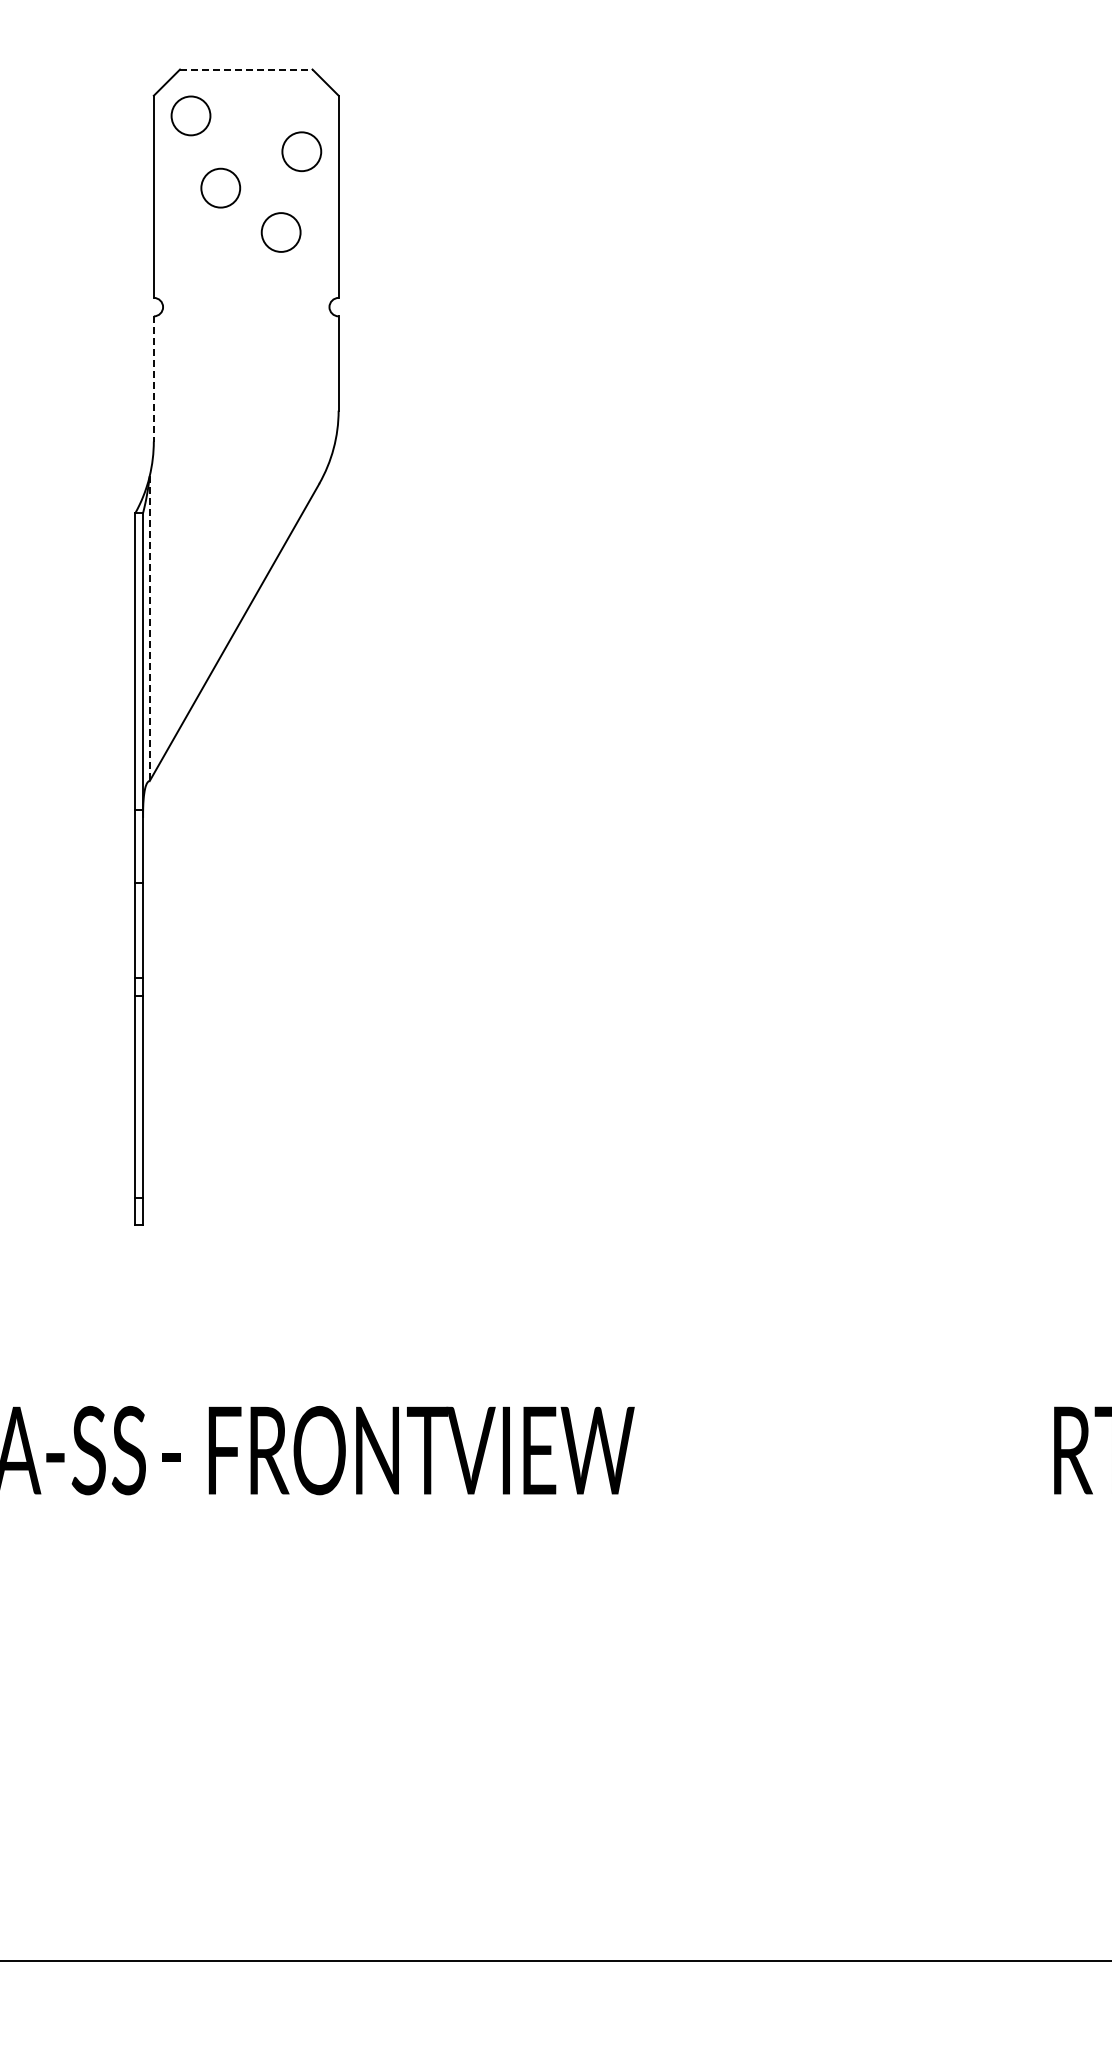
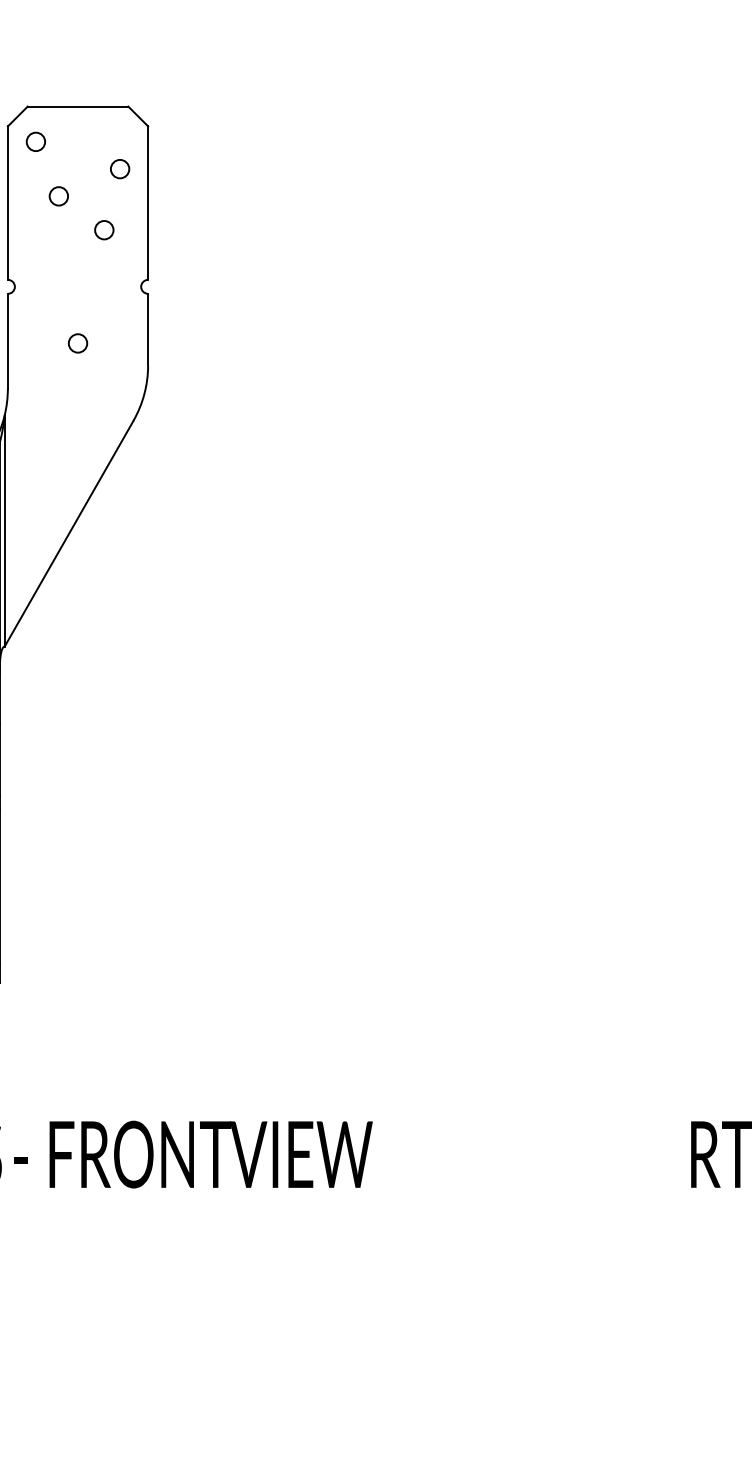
line: (246, 69) -> (78, 106), dashed -> solid
circle: (190, 116) -> (35, 142), size x0.62
circle: (301, 152) -> (119, 169), size x0.62
circle: (221, 187) -> (59, 196), size x0.62
circle: (280, 232) -> (104, 230), size x0.62
line: (153, 378) -> (7, 341), dashed -> solid
circle: (246, 381) -> (78, 343), added
line: (149, 629) -> (4, 531), dashed -> solid

